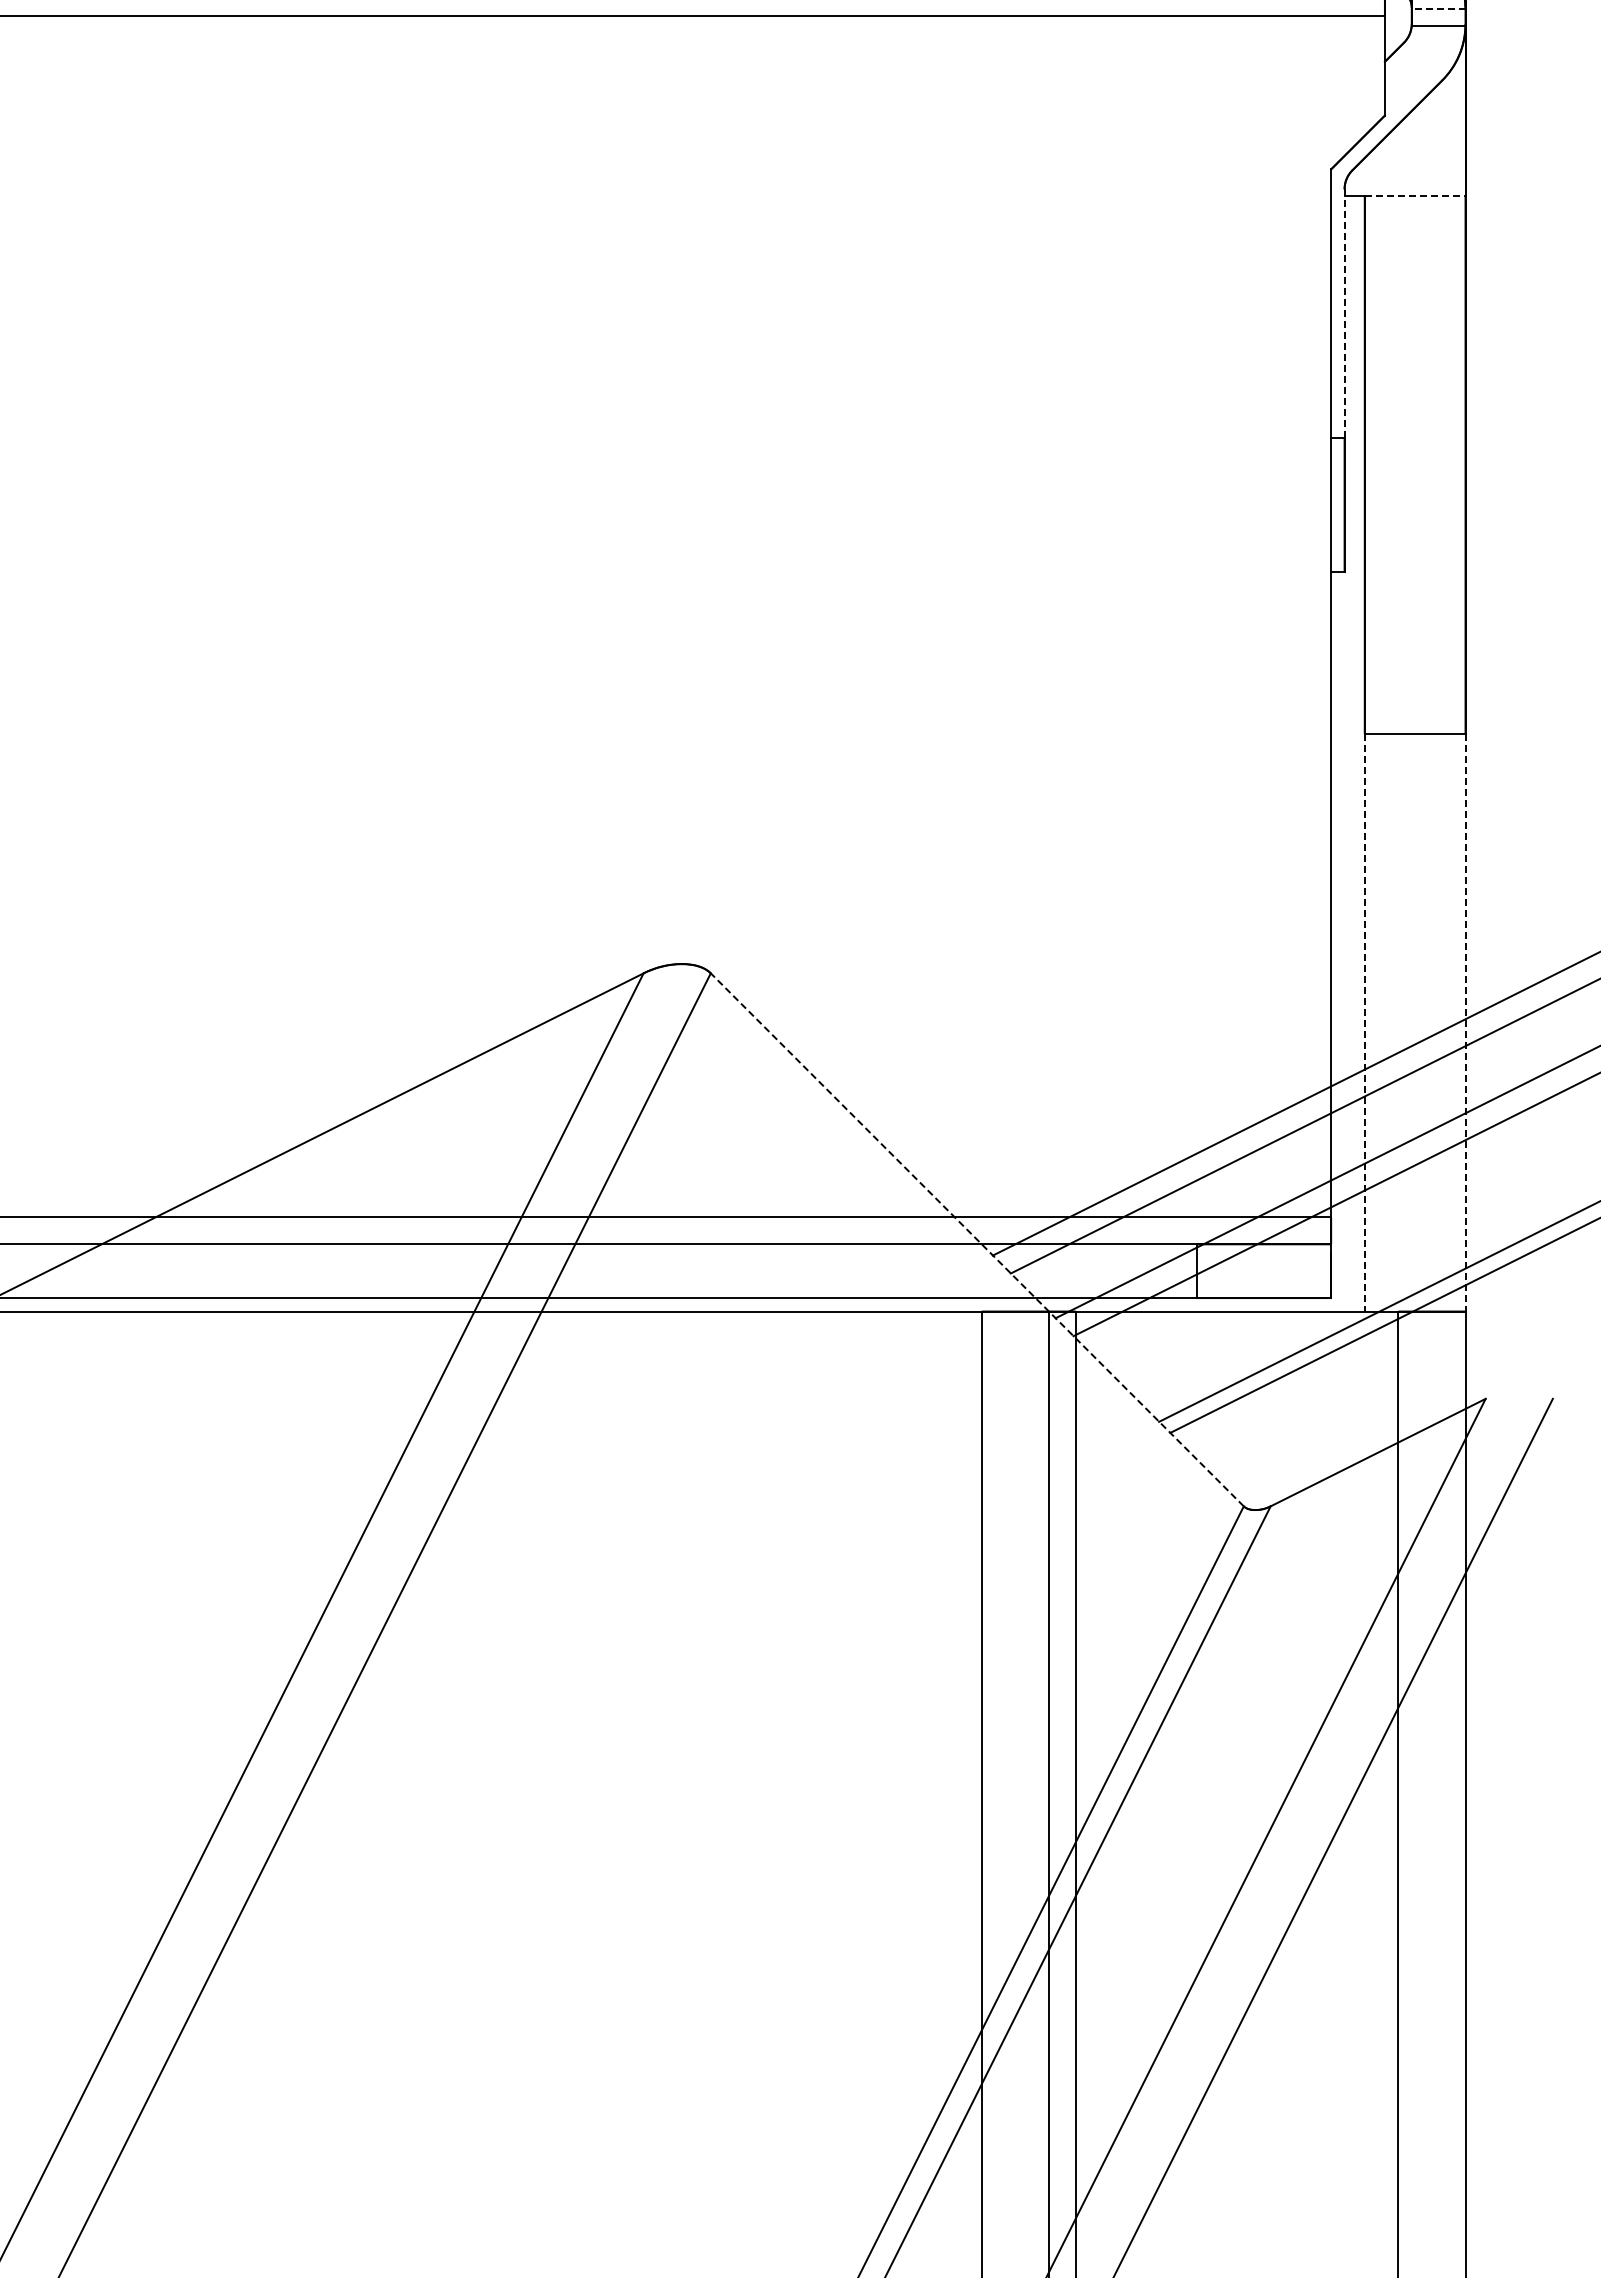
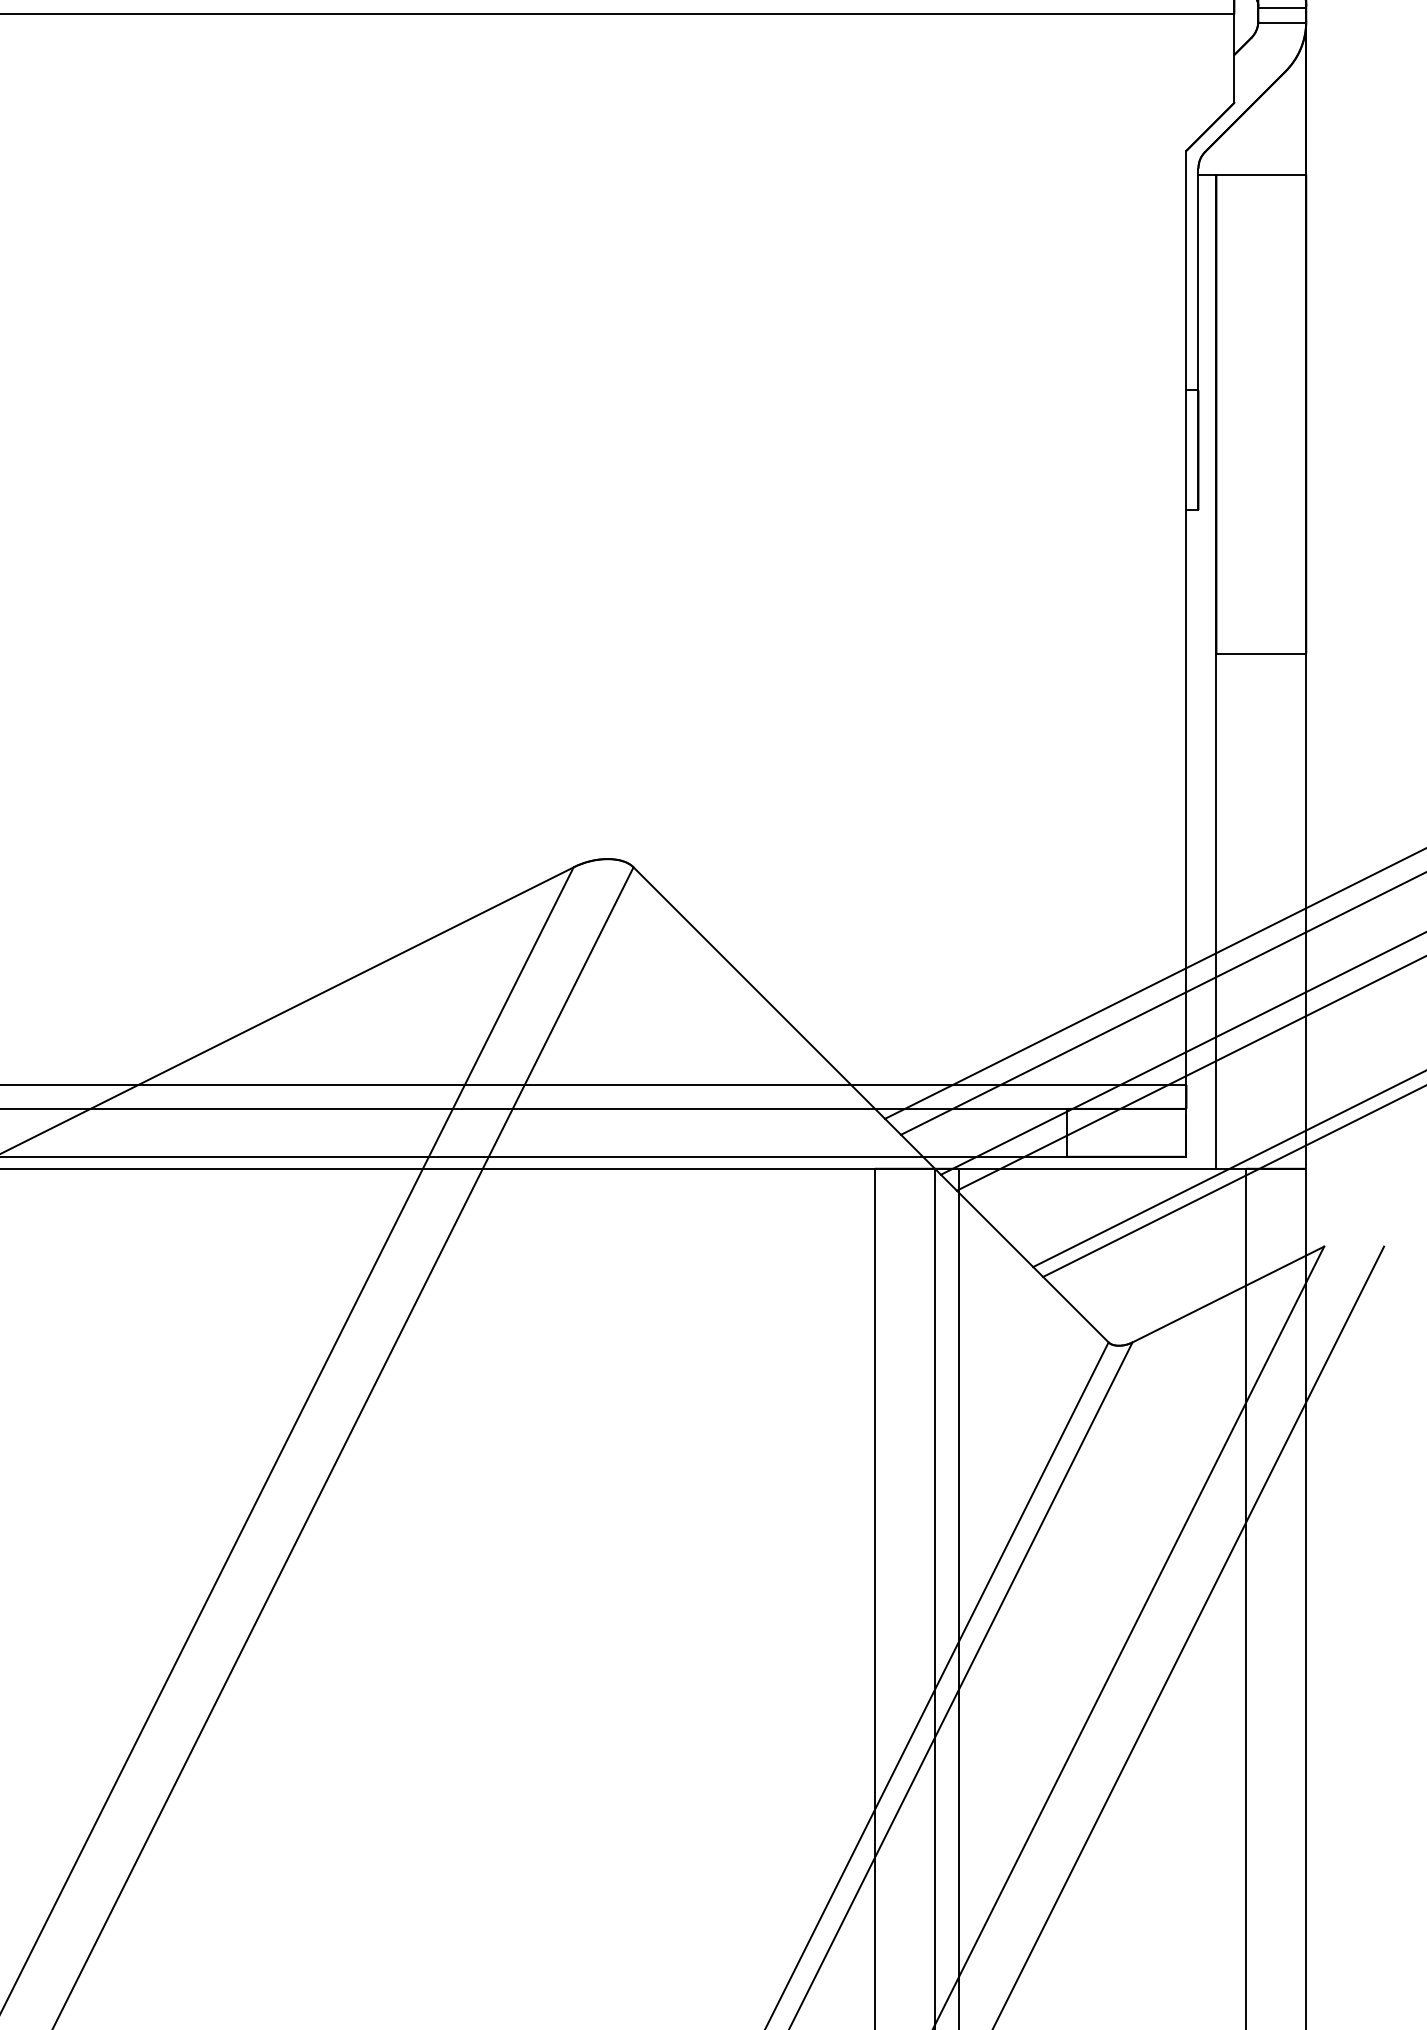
line: (1438, 8) -> (1282, 7), dashed -> solid
line: (1415, 196) -> (1261, 174), dashed -> solid
line: (1344, 314) -> (1198, 280), dashed -> solid
line: (1364, 1022) -> (1216, 911), dashed -> solid
line: (1465, 1022) -> (1306, 911), dashed -> solid
line: (977, 1239) -> (871, 1104), dashed -> solid

